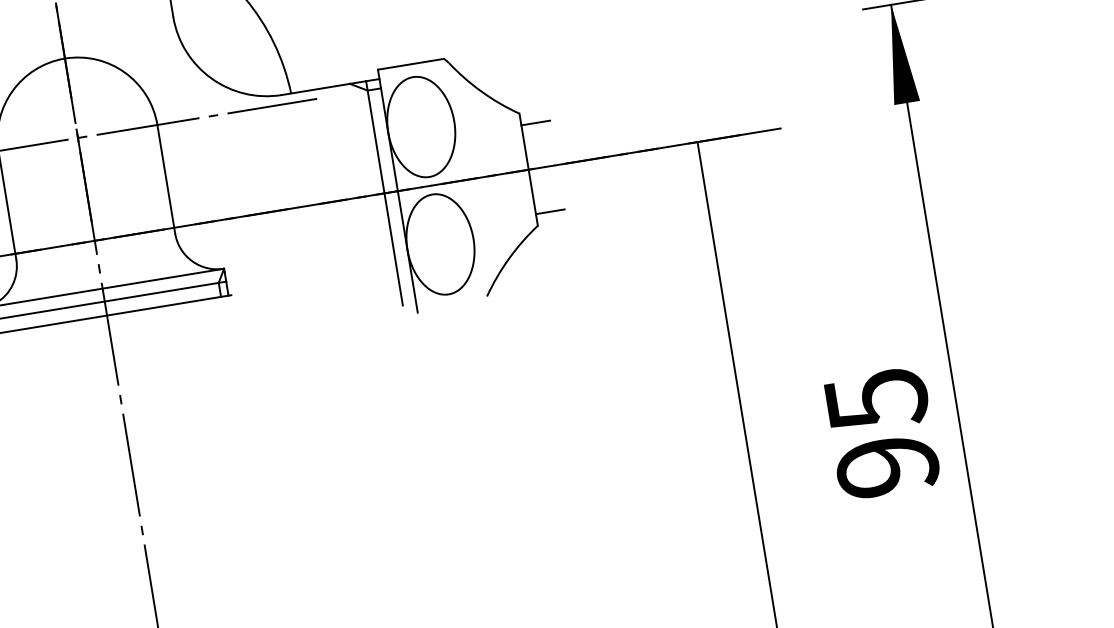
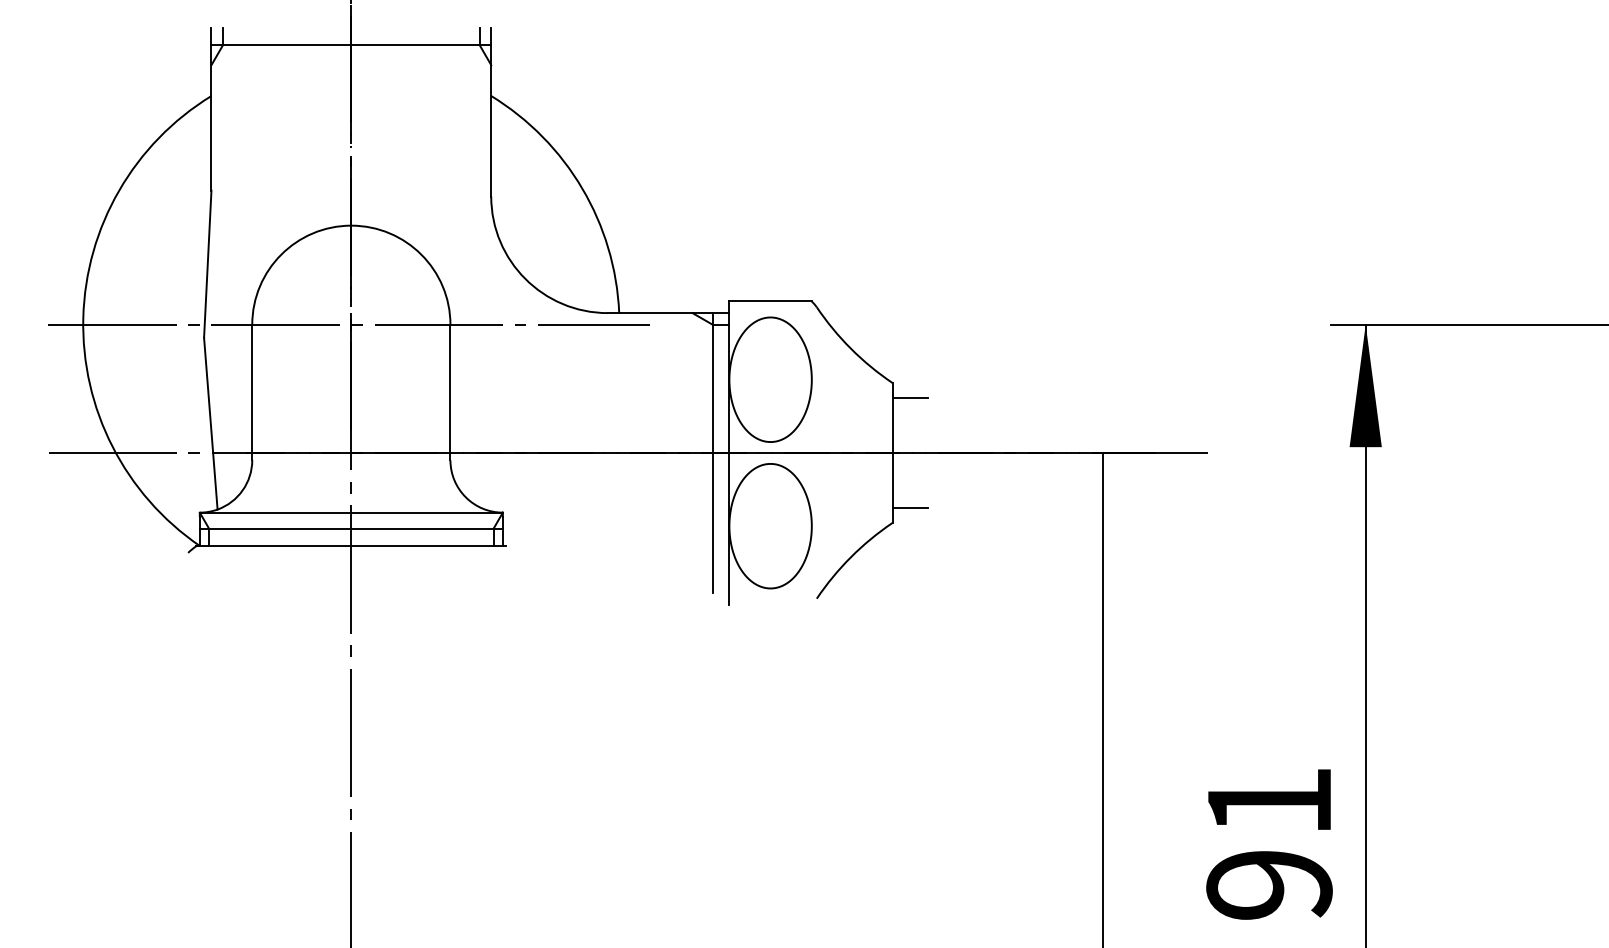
text: (877, 400) -> (1270, 802), 95 -> 91

